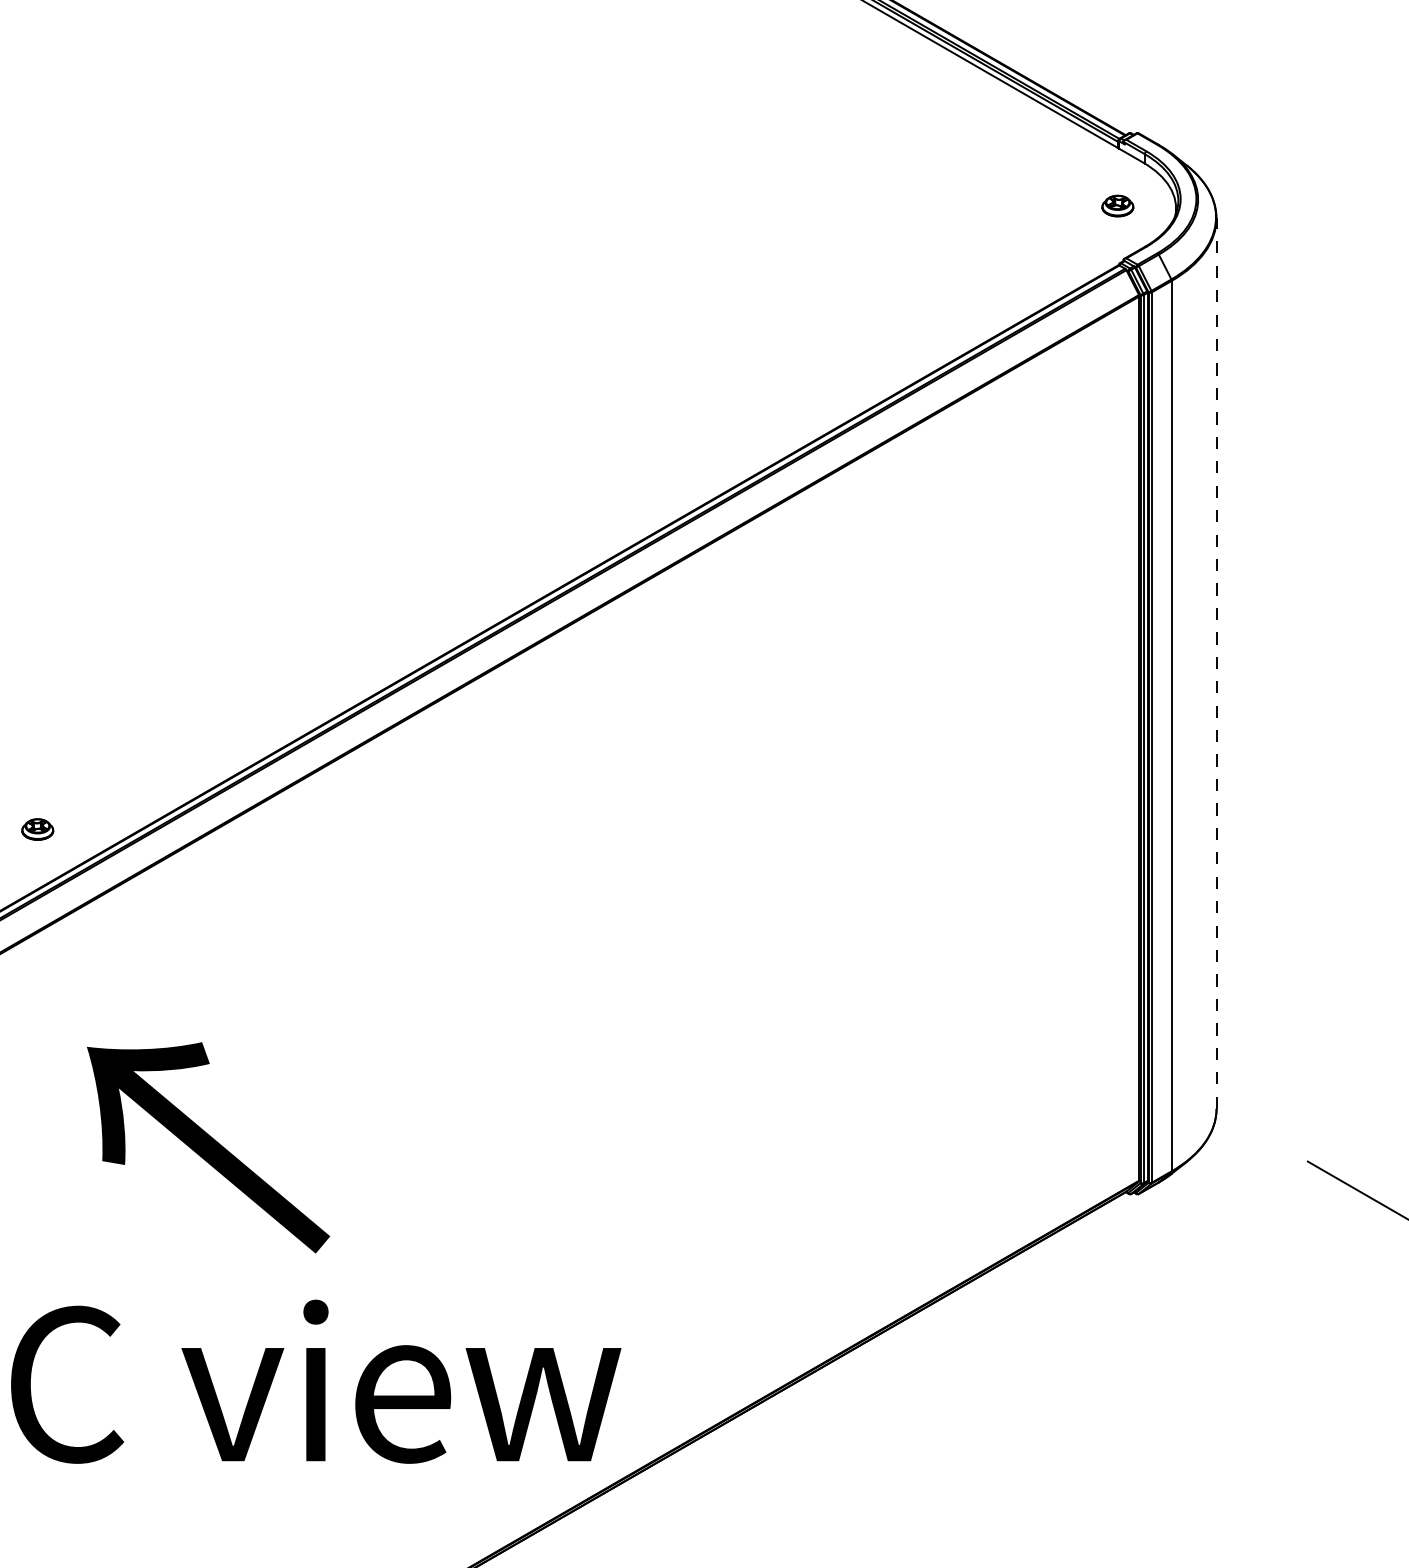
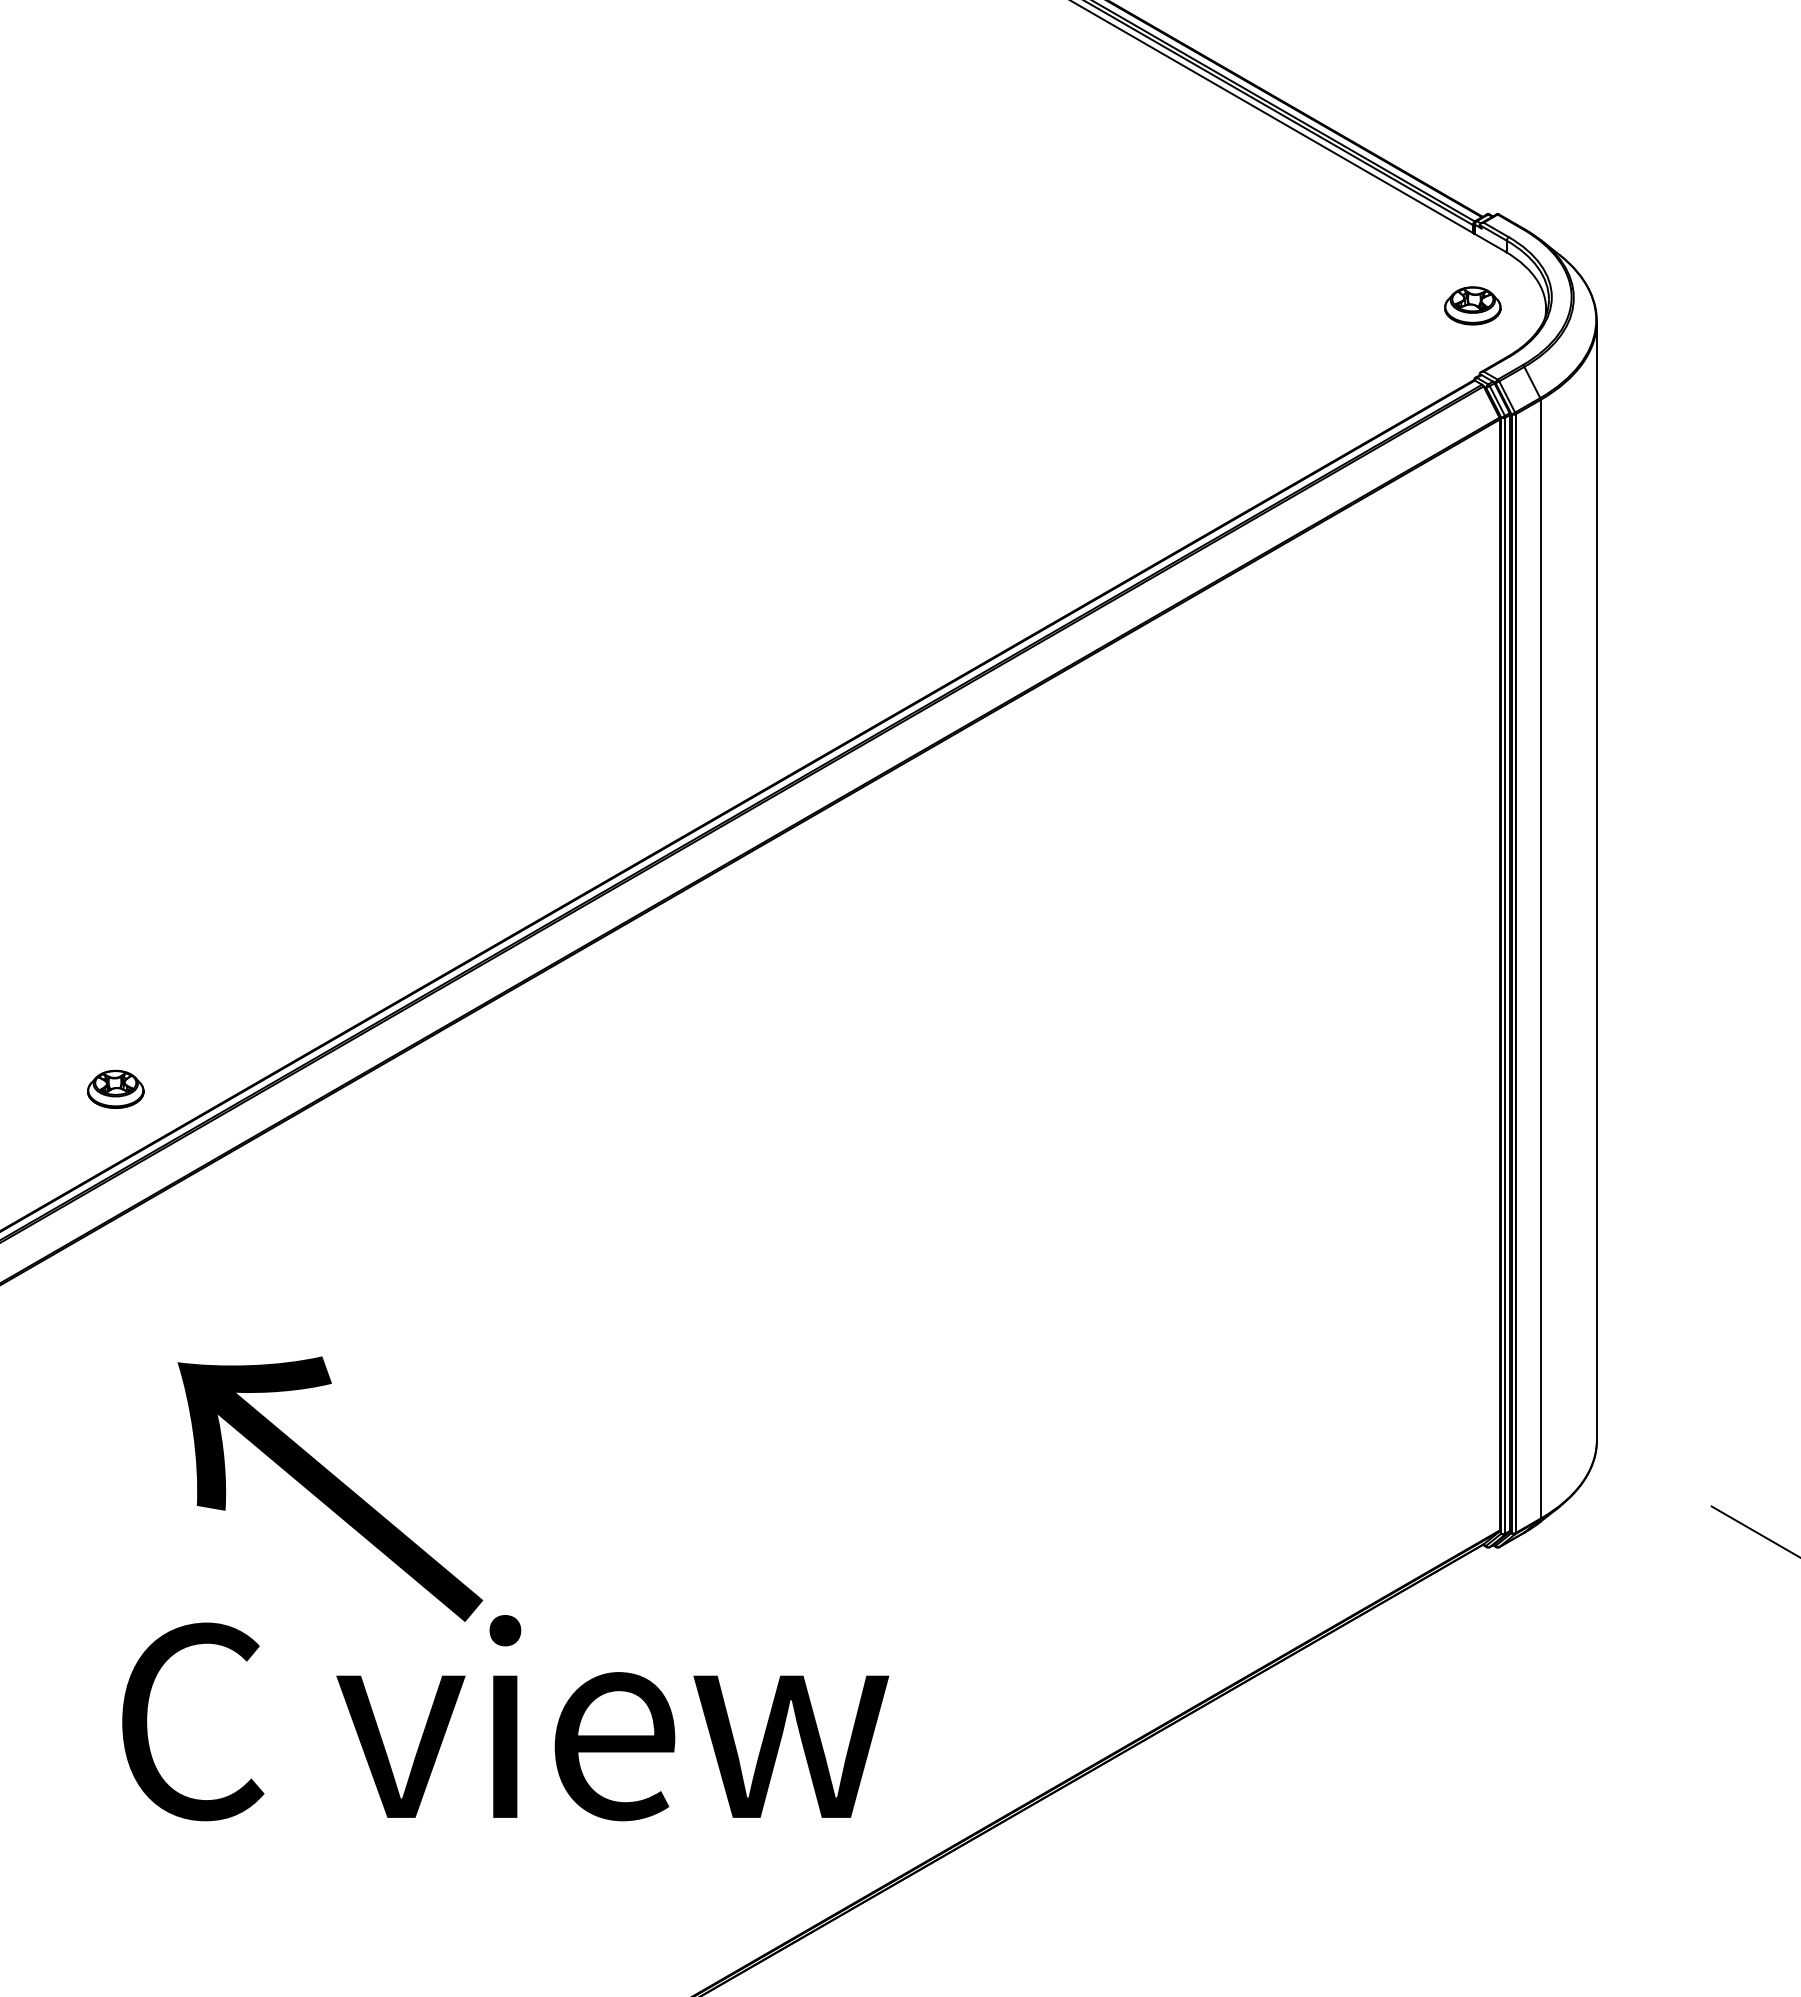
part: (1117, 205) -> (1472, 305), size x1.43
line: (1216, 663) -> (1596, 880), dashed -> solid
part: (37, 828) -> (115, 1088), size x1.43
text: (316, 1382) -> (505, 1718), moved

